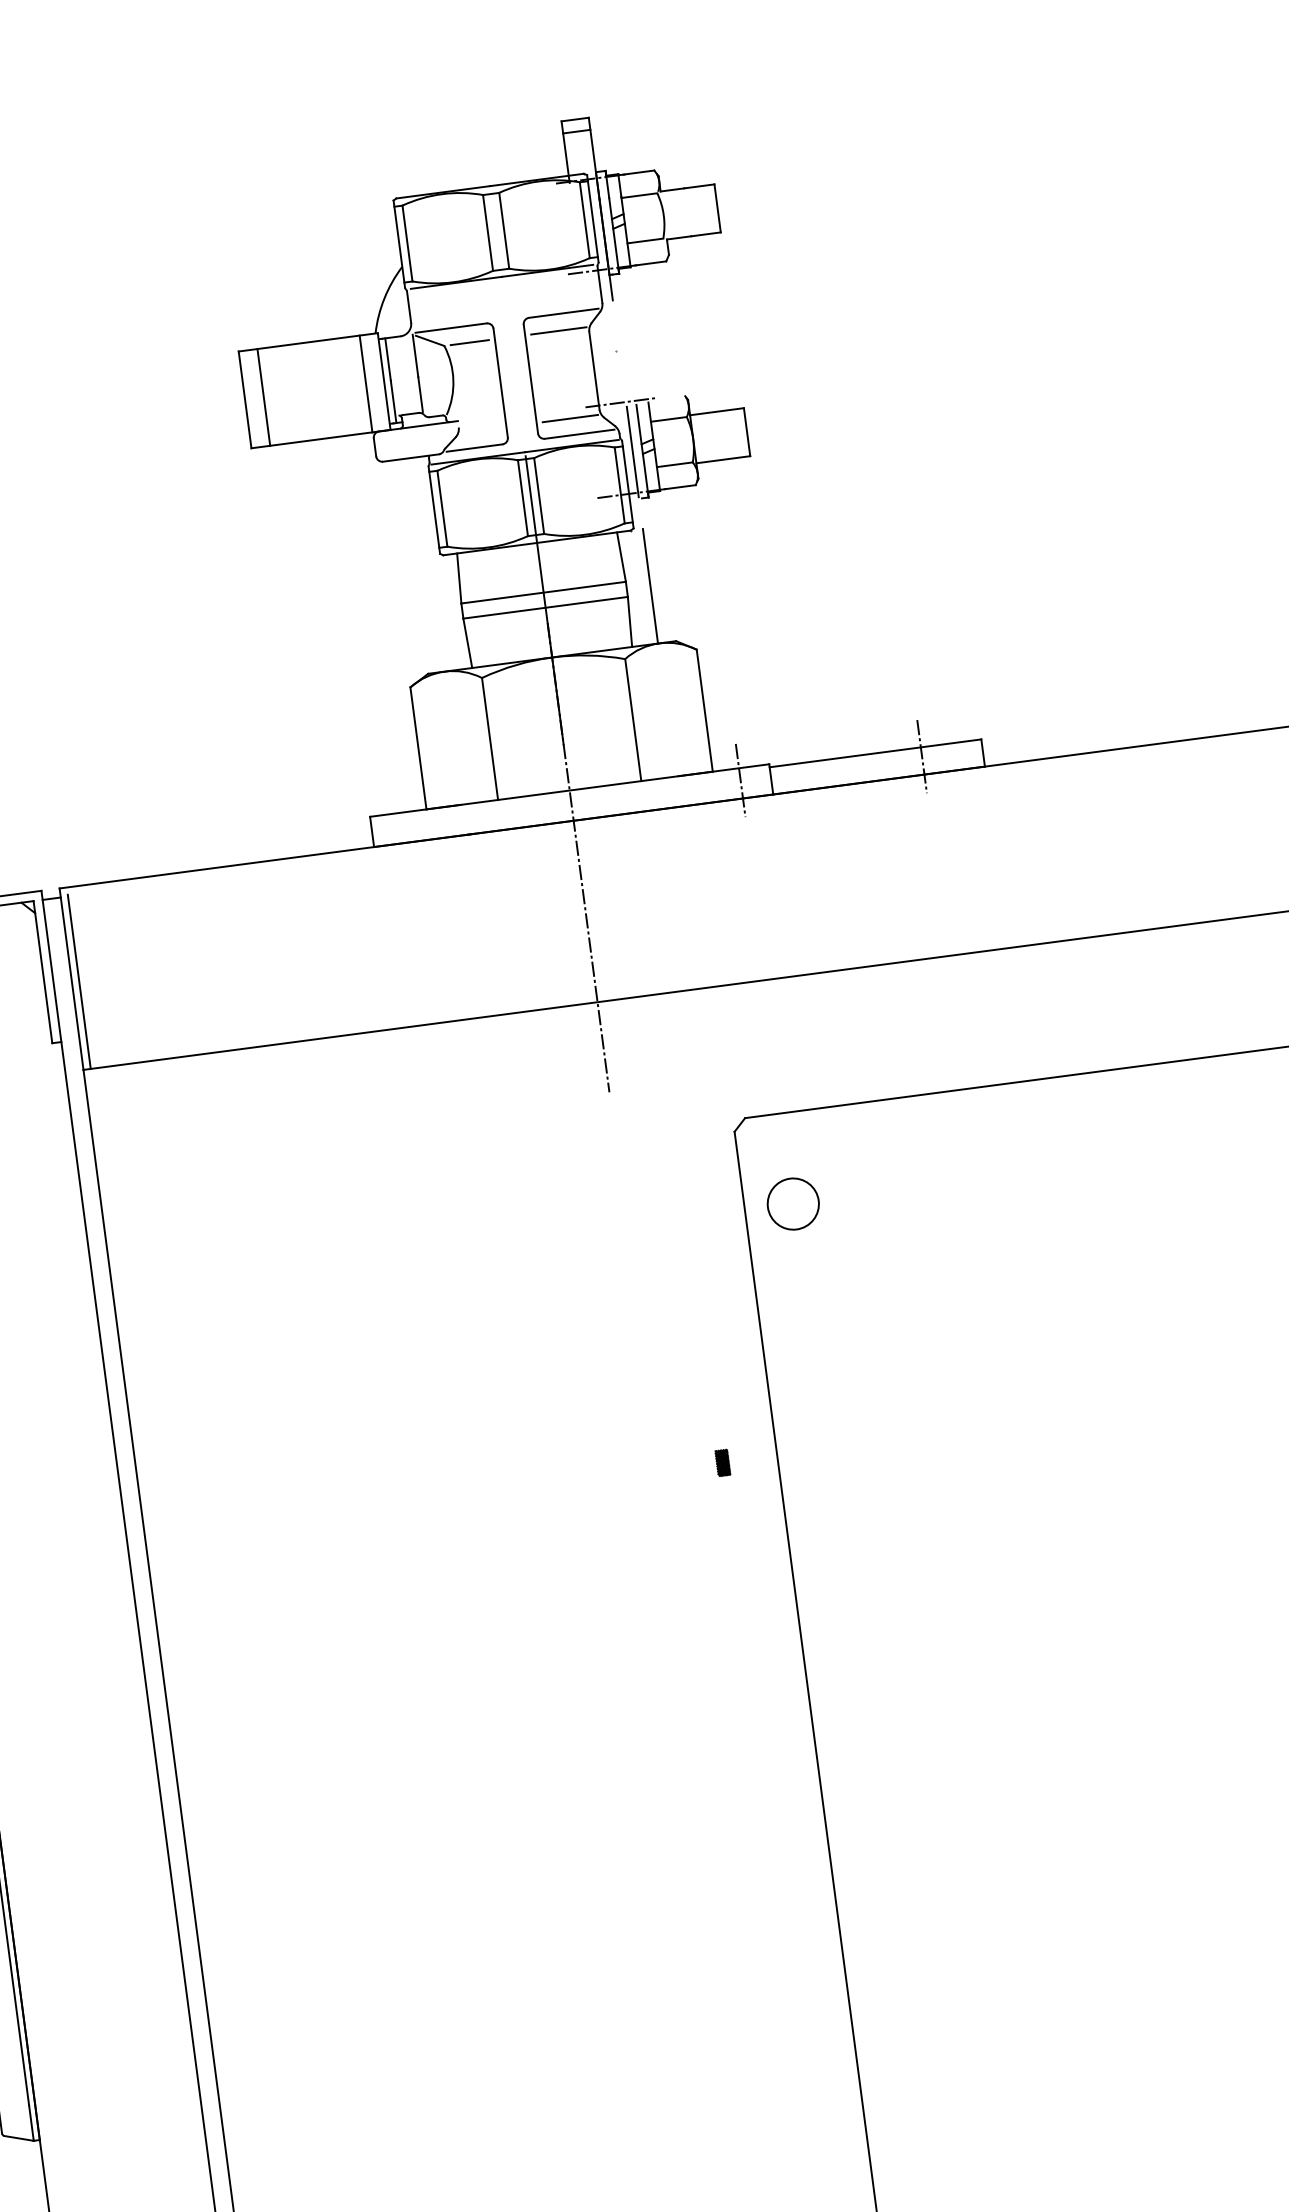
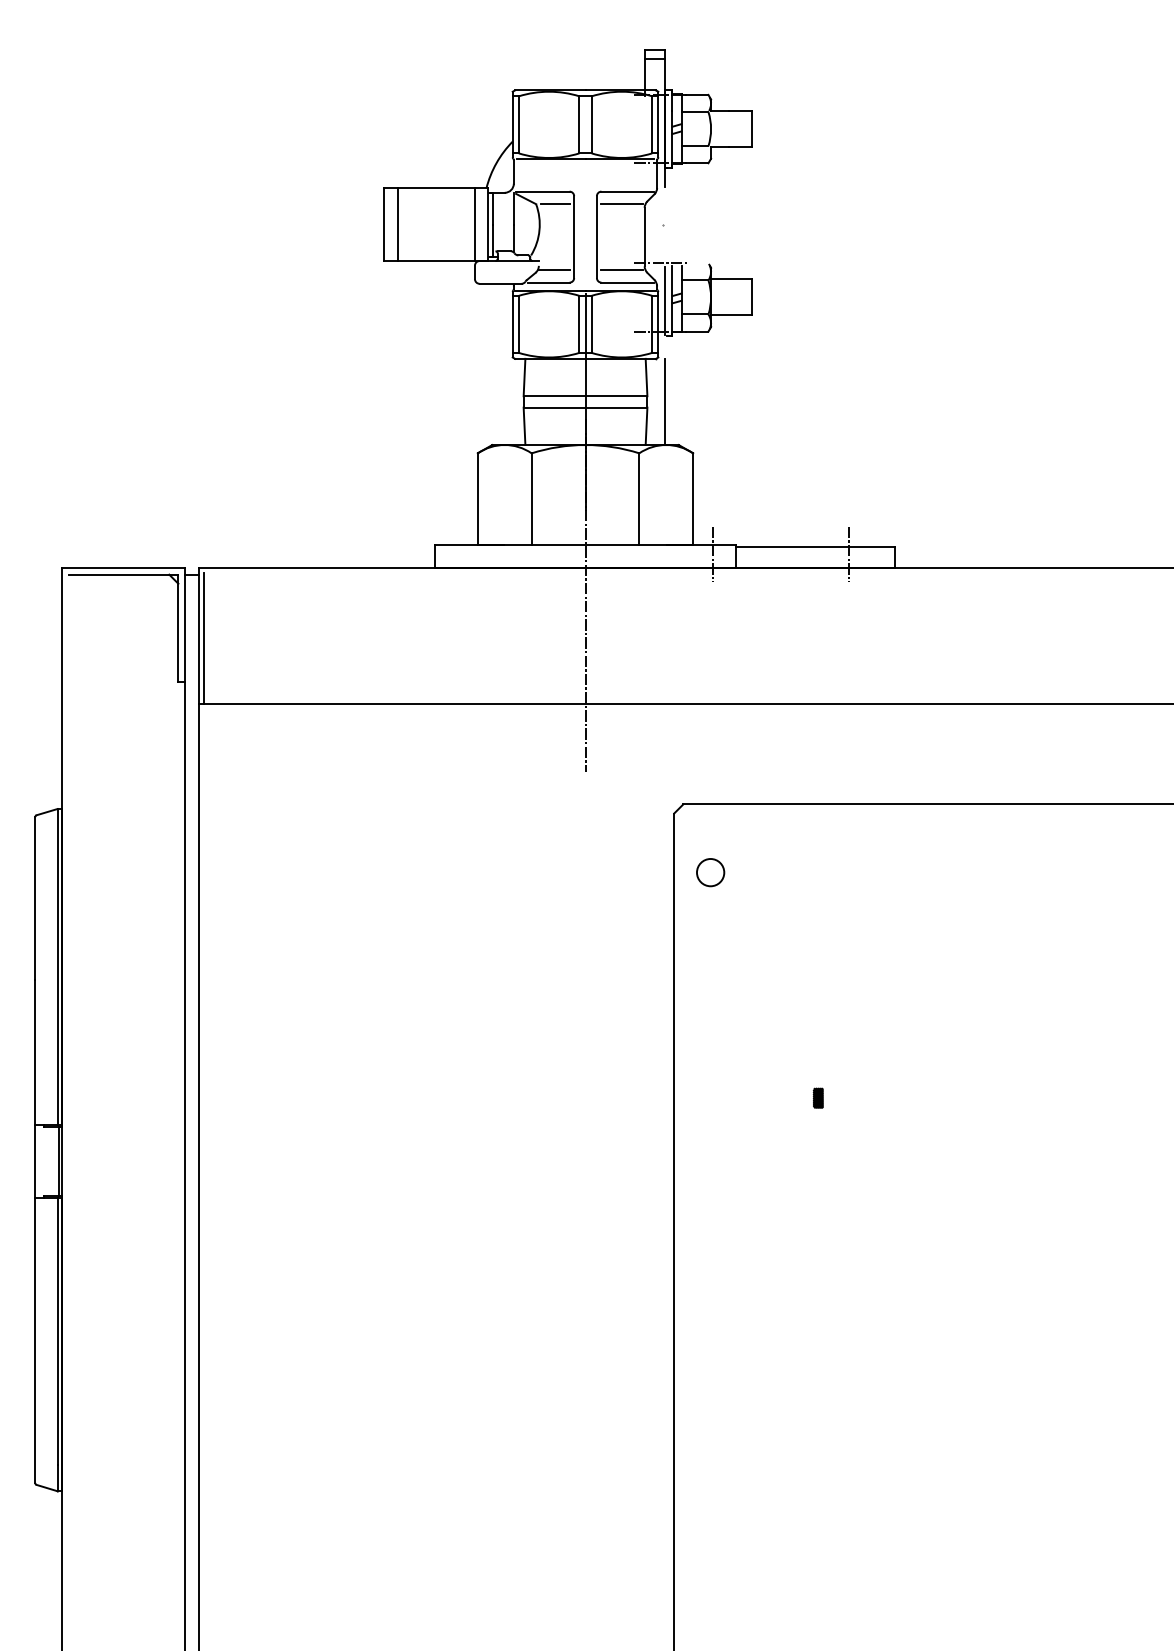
line: (479, 431) -> (553, 270), added
circle: (793, 1203) -> (710, 872), size x0.71
part: (721, 1462) -> (817, 1097), moved

